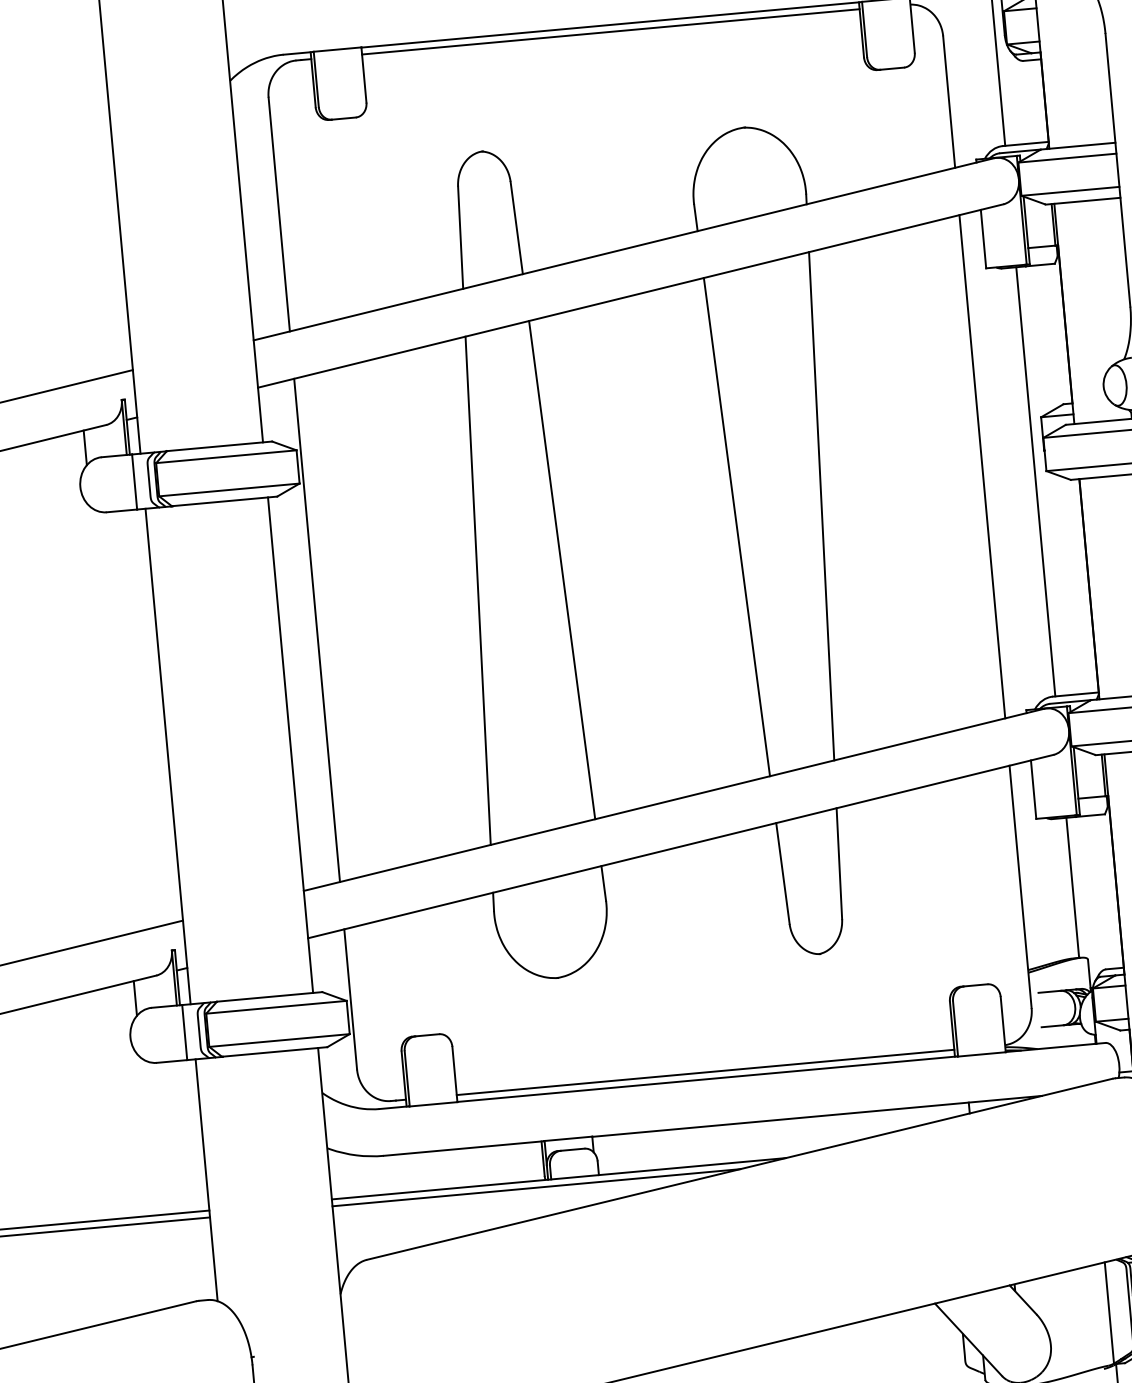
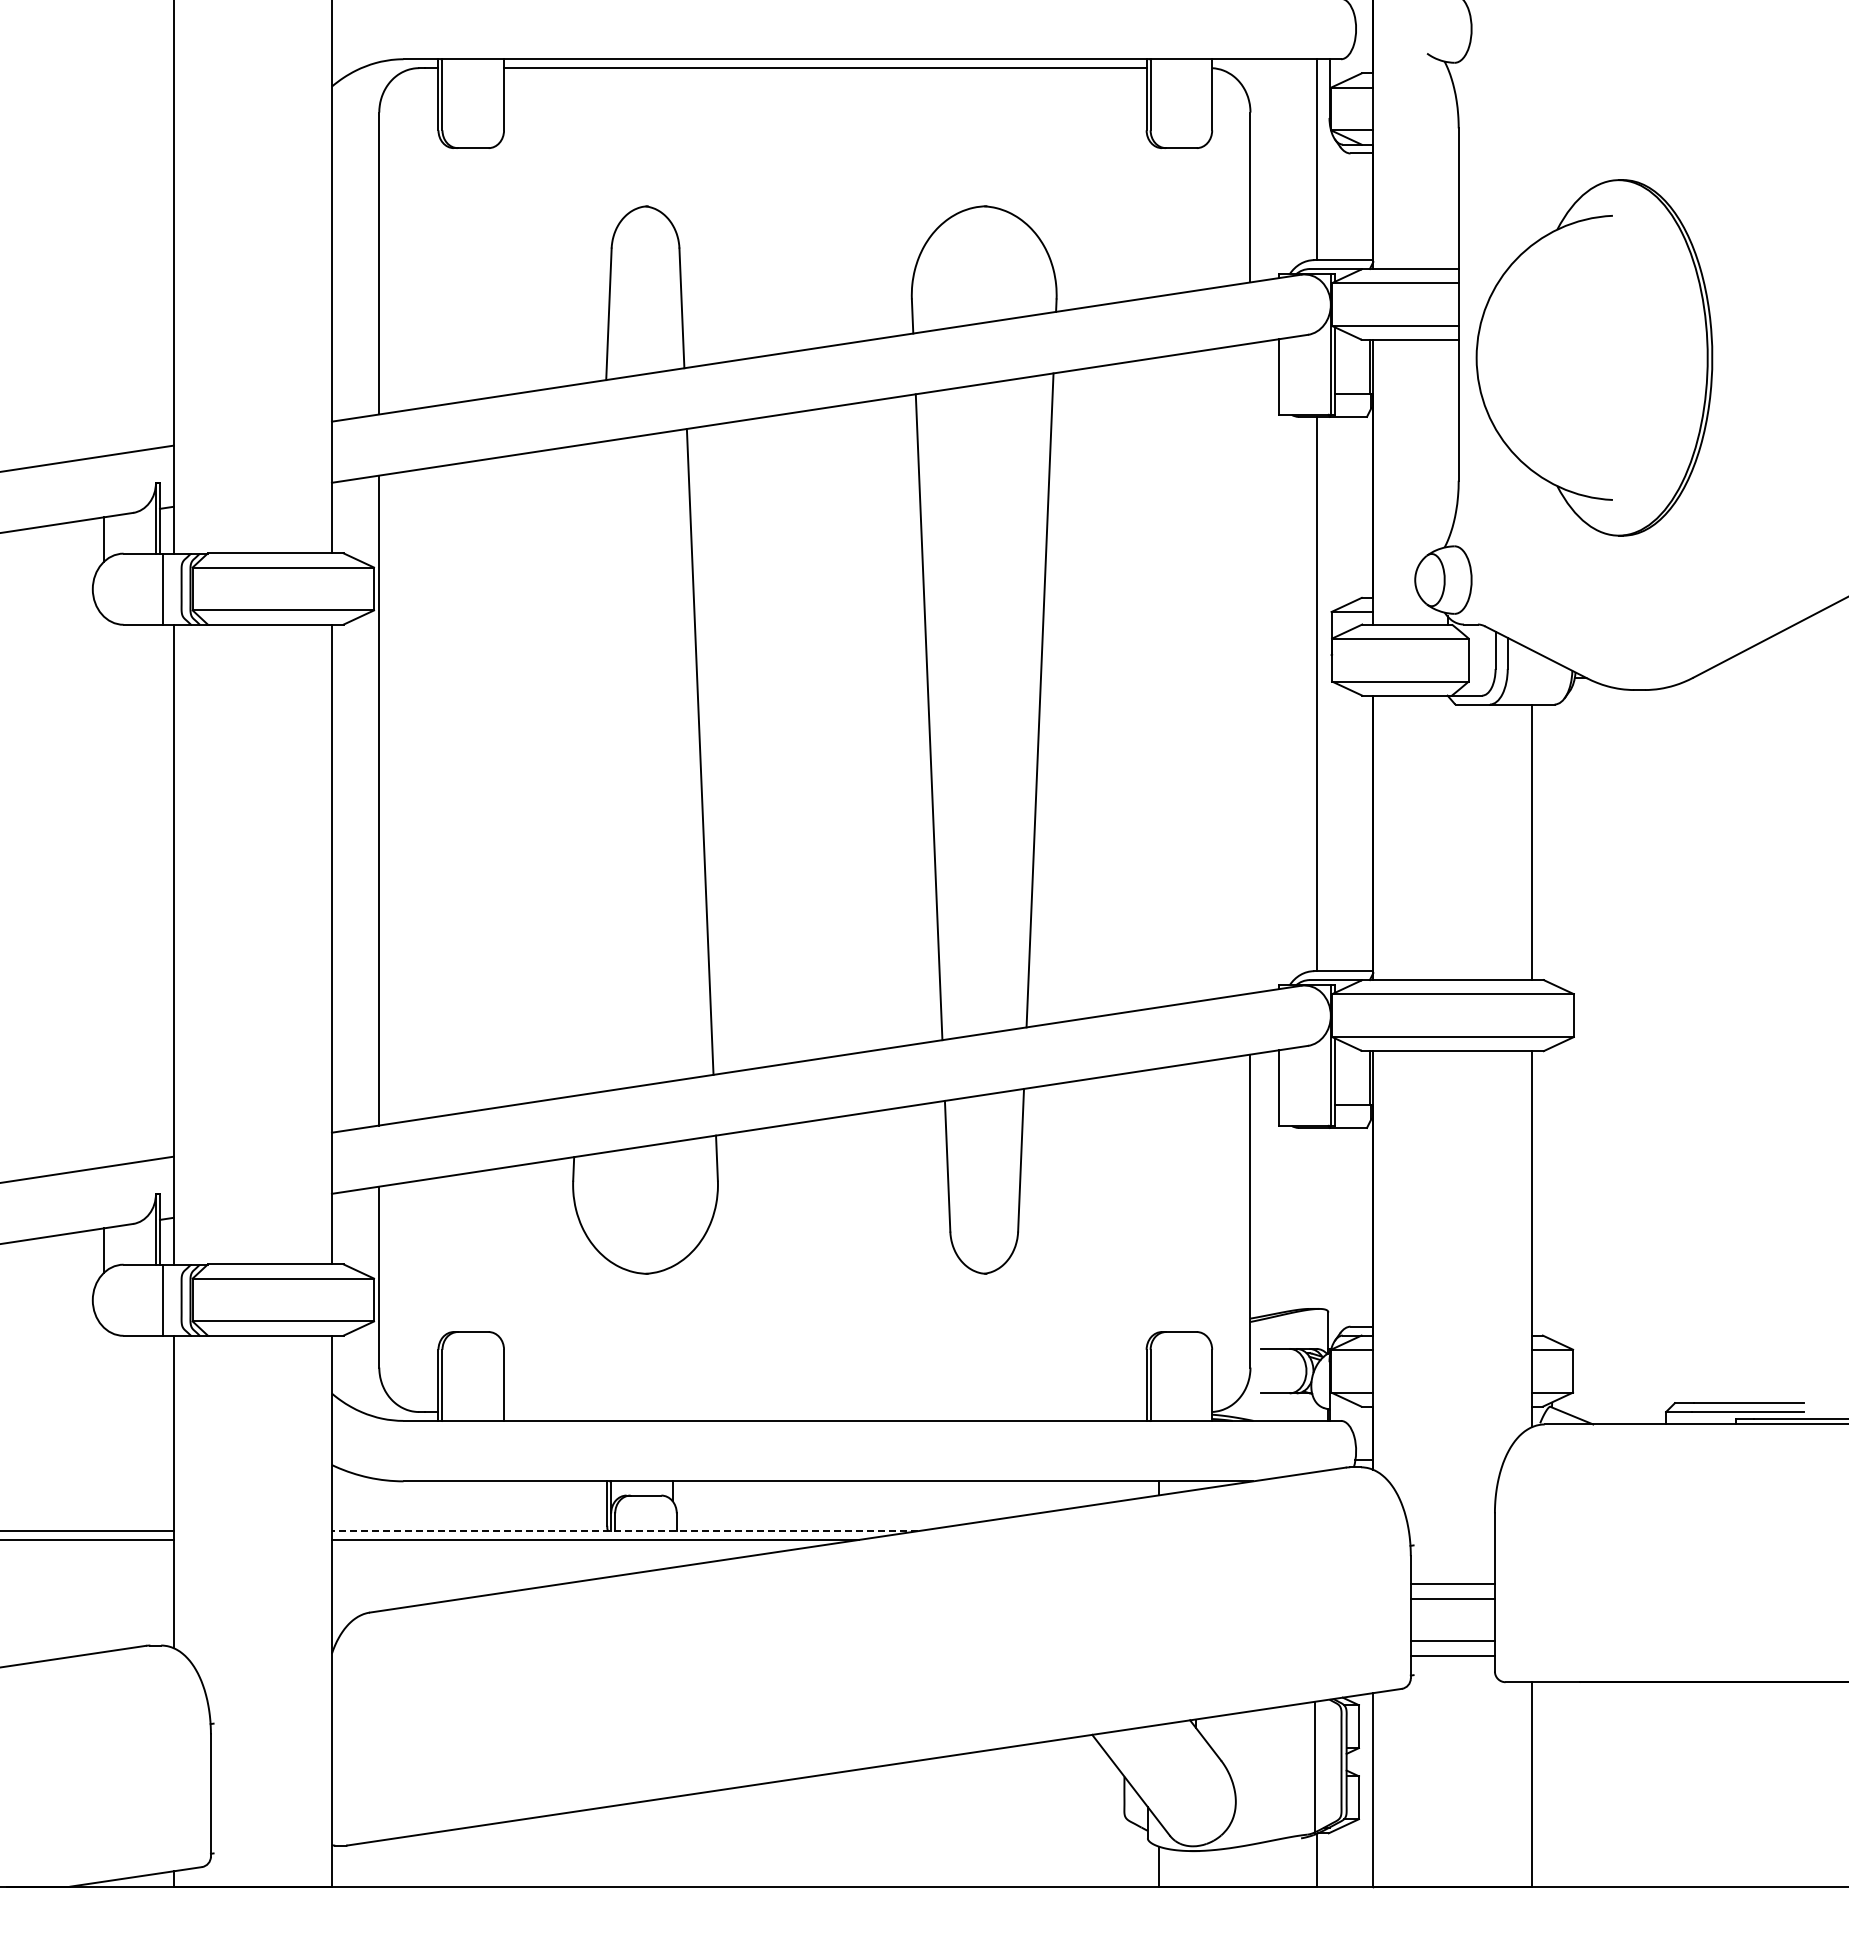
line: (982, 466) -> (1250, 668), removed
line: (477, 590) -> (589, 768), removed
line: (1072, 887) -> (1317, 1217), removed
line: (705, 1072) -> (825, 1412), removed
line: (558, 1179) -> (624, 1531), solid -> dashed

